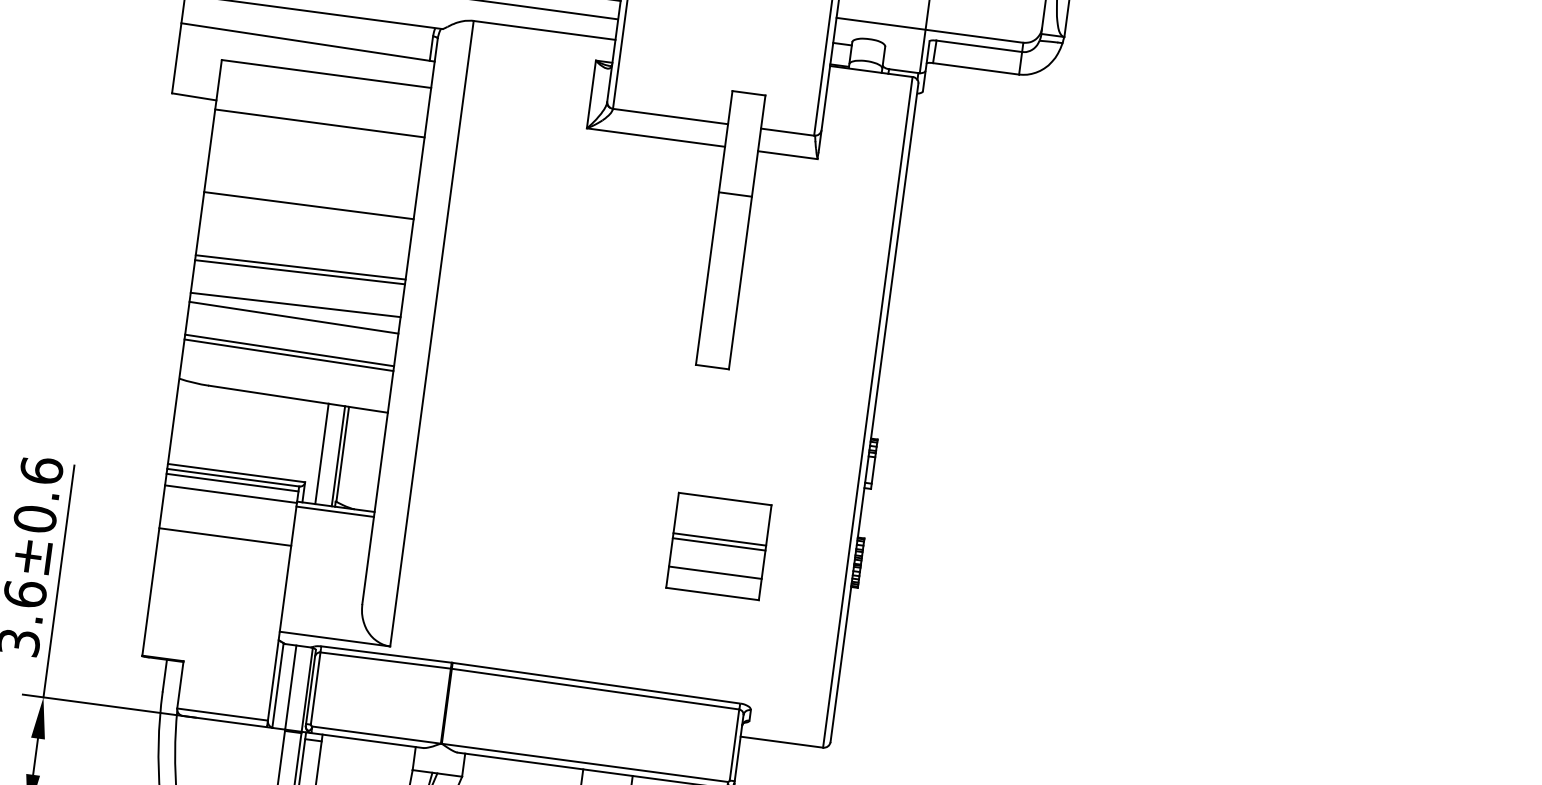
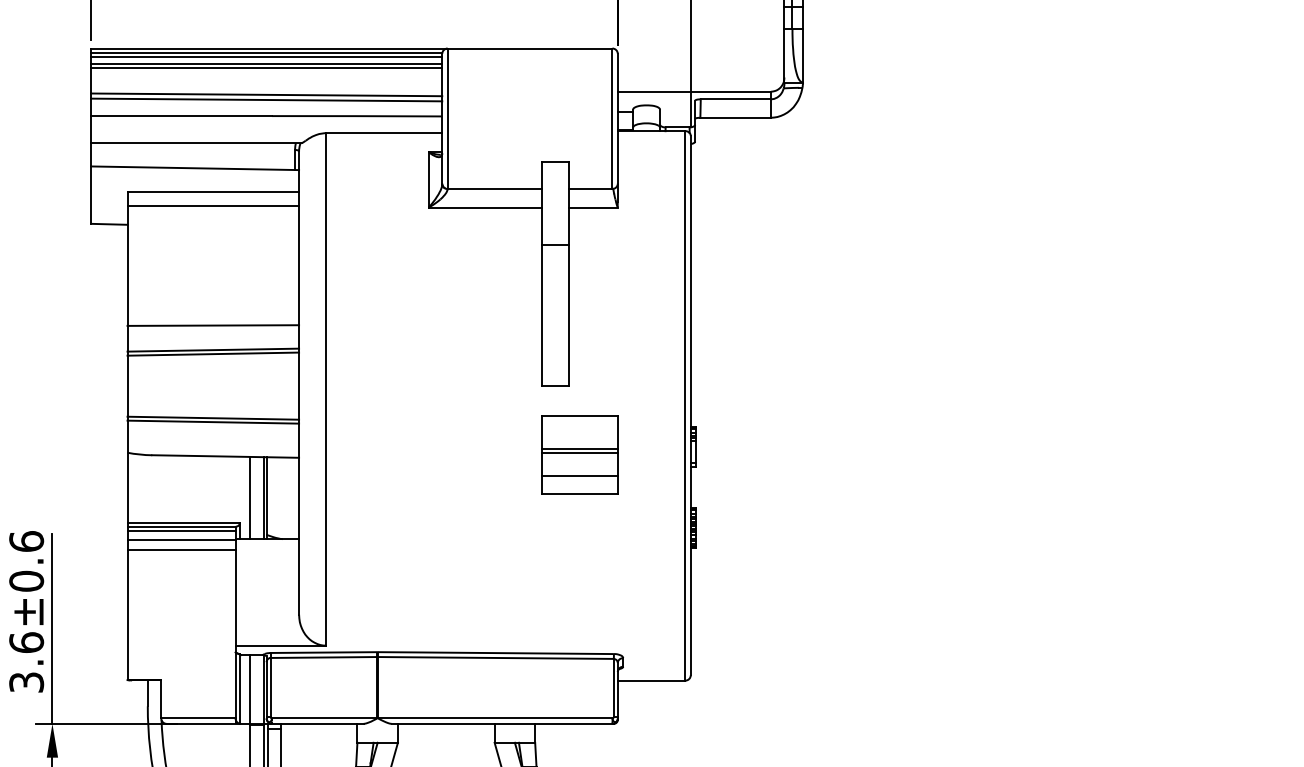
line: (320, 123) -> (213, 206), moved
line: (309, 205) -> (213, 325), moved
line: (296, 304) -> (213, 380), removed
line: (294, 316) -> (213, 390), removed
line: (335, 512) -> (267, 543), removed
line: (225, 537) -> (181, 550), moved
part: (718, 545) -> (579, 454), moved

